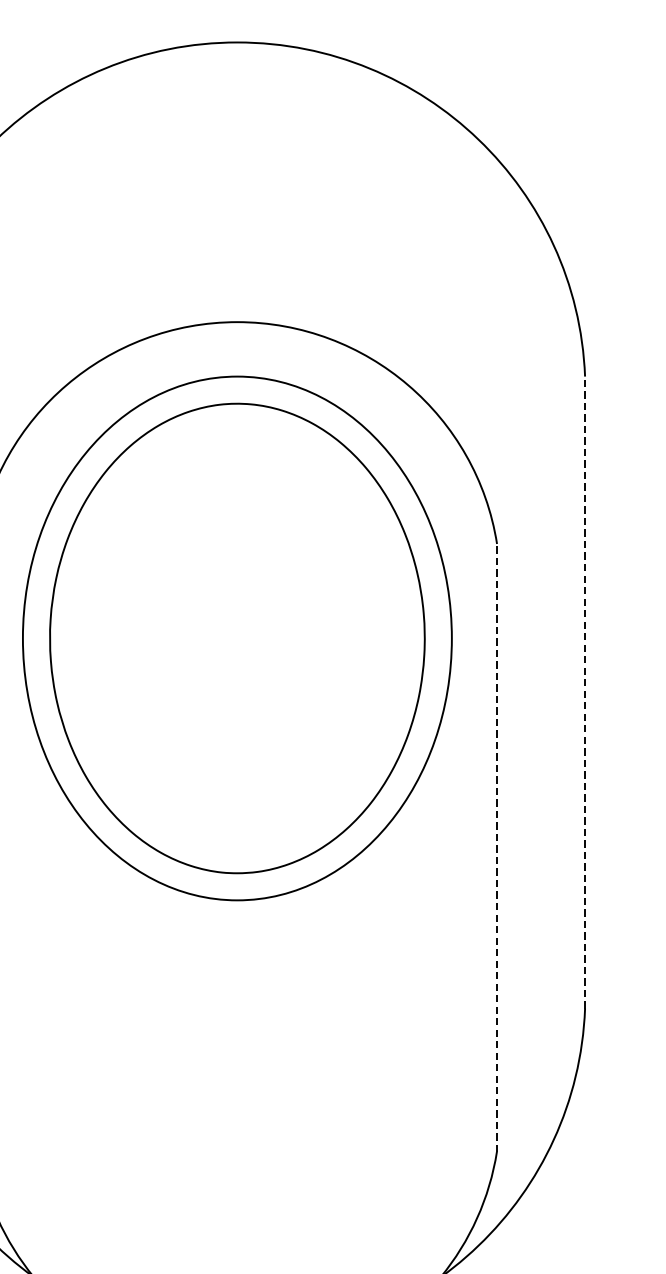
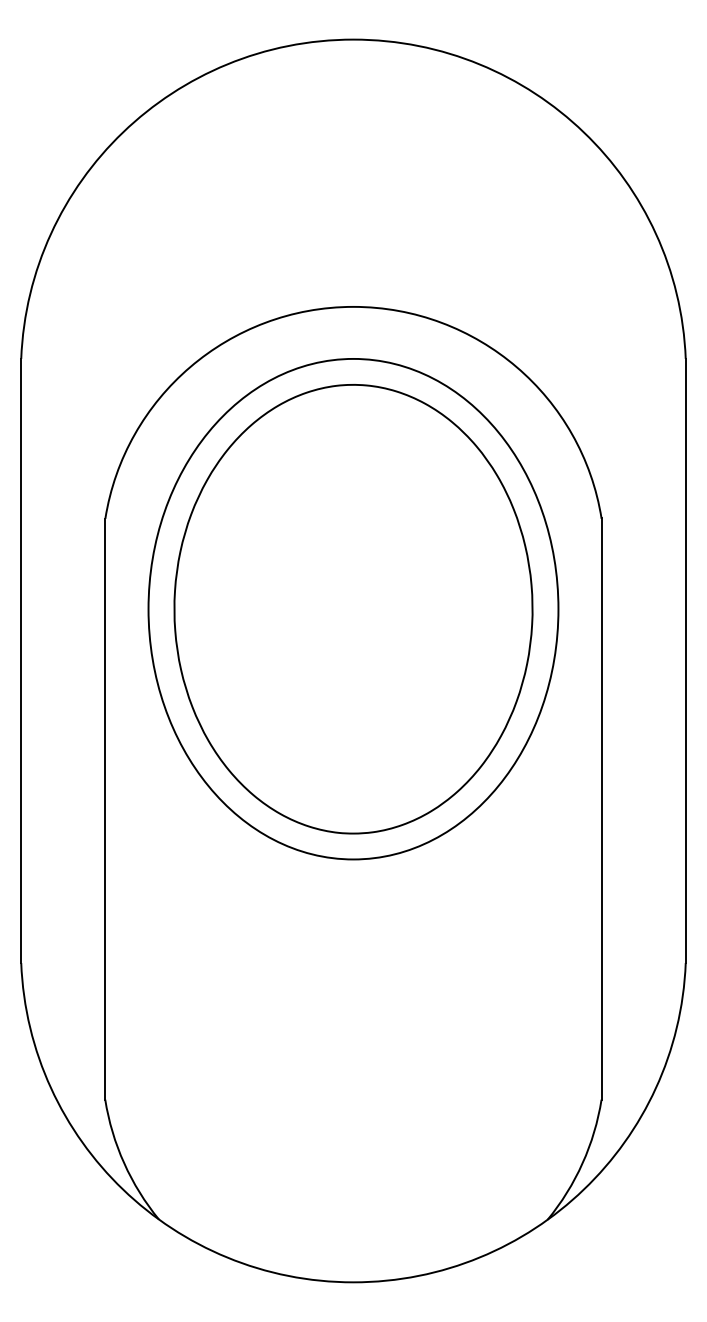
line: (584, 692) -> (685, 660), dashed -> solid
line: (496, 848) -> (601, 809), dashed -> solid

